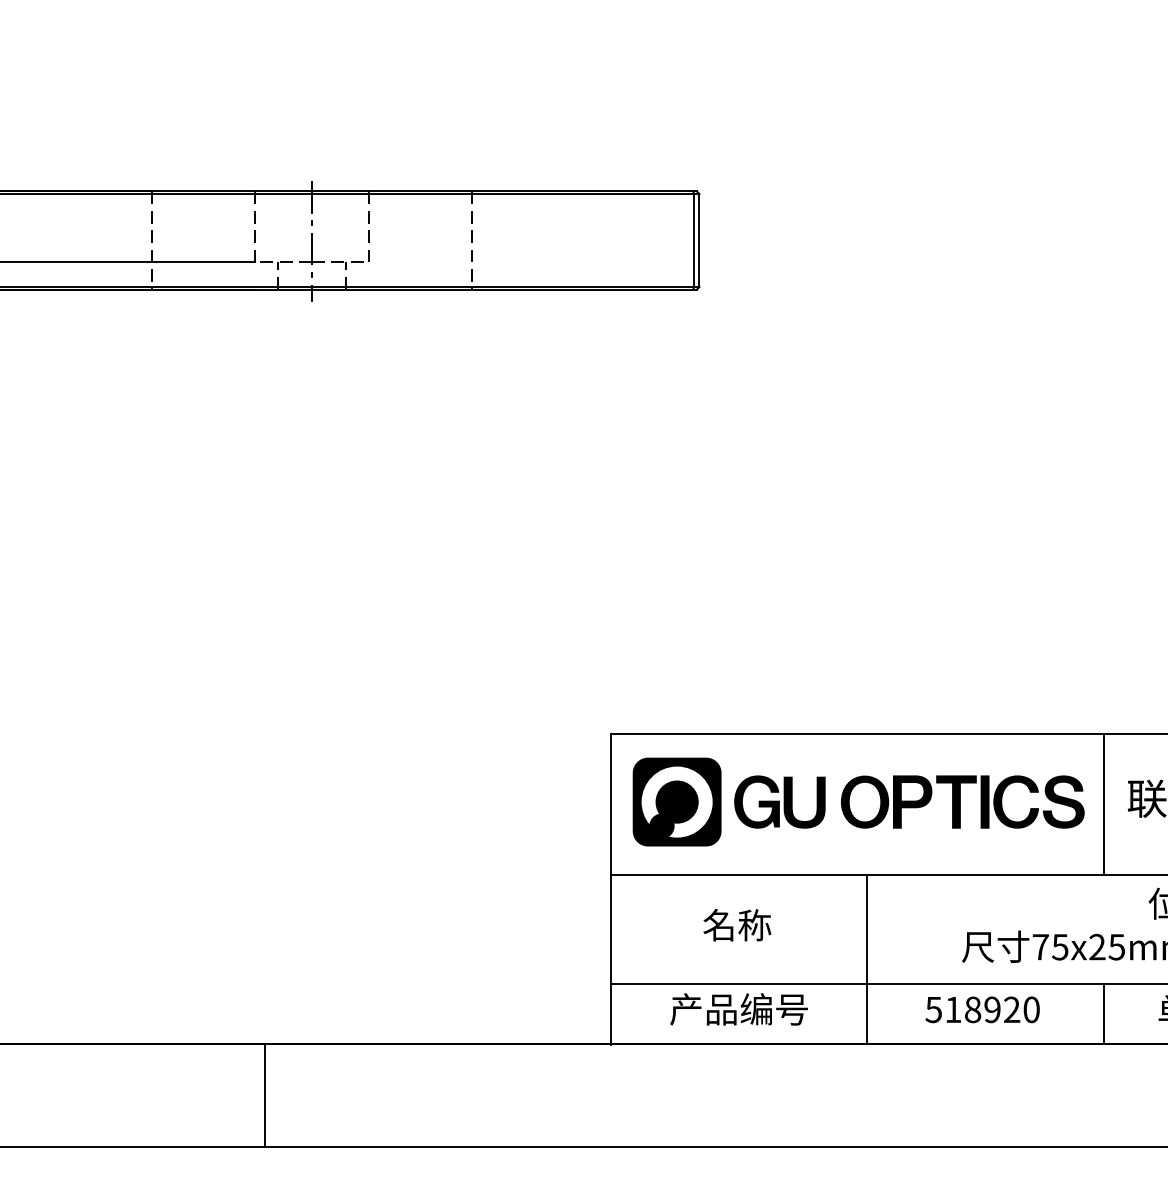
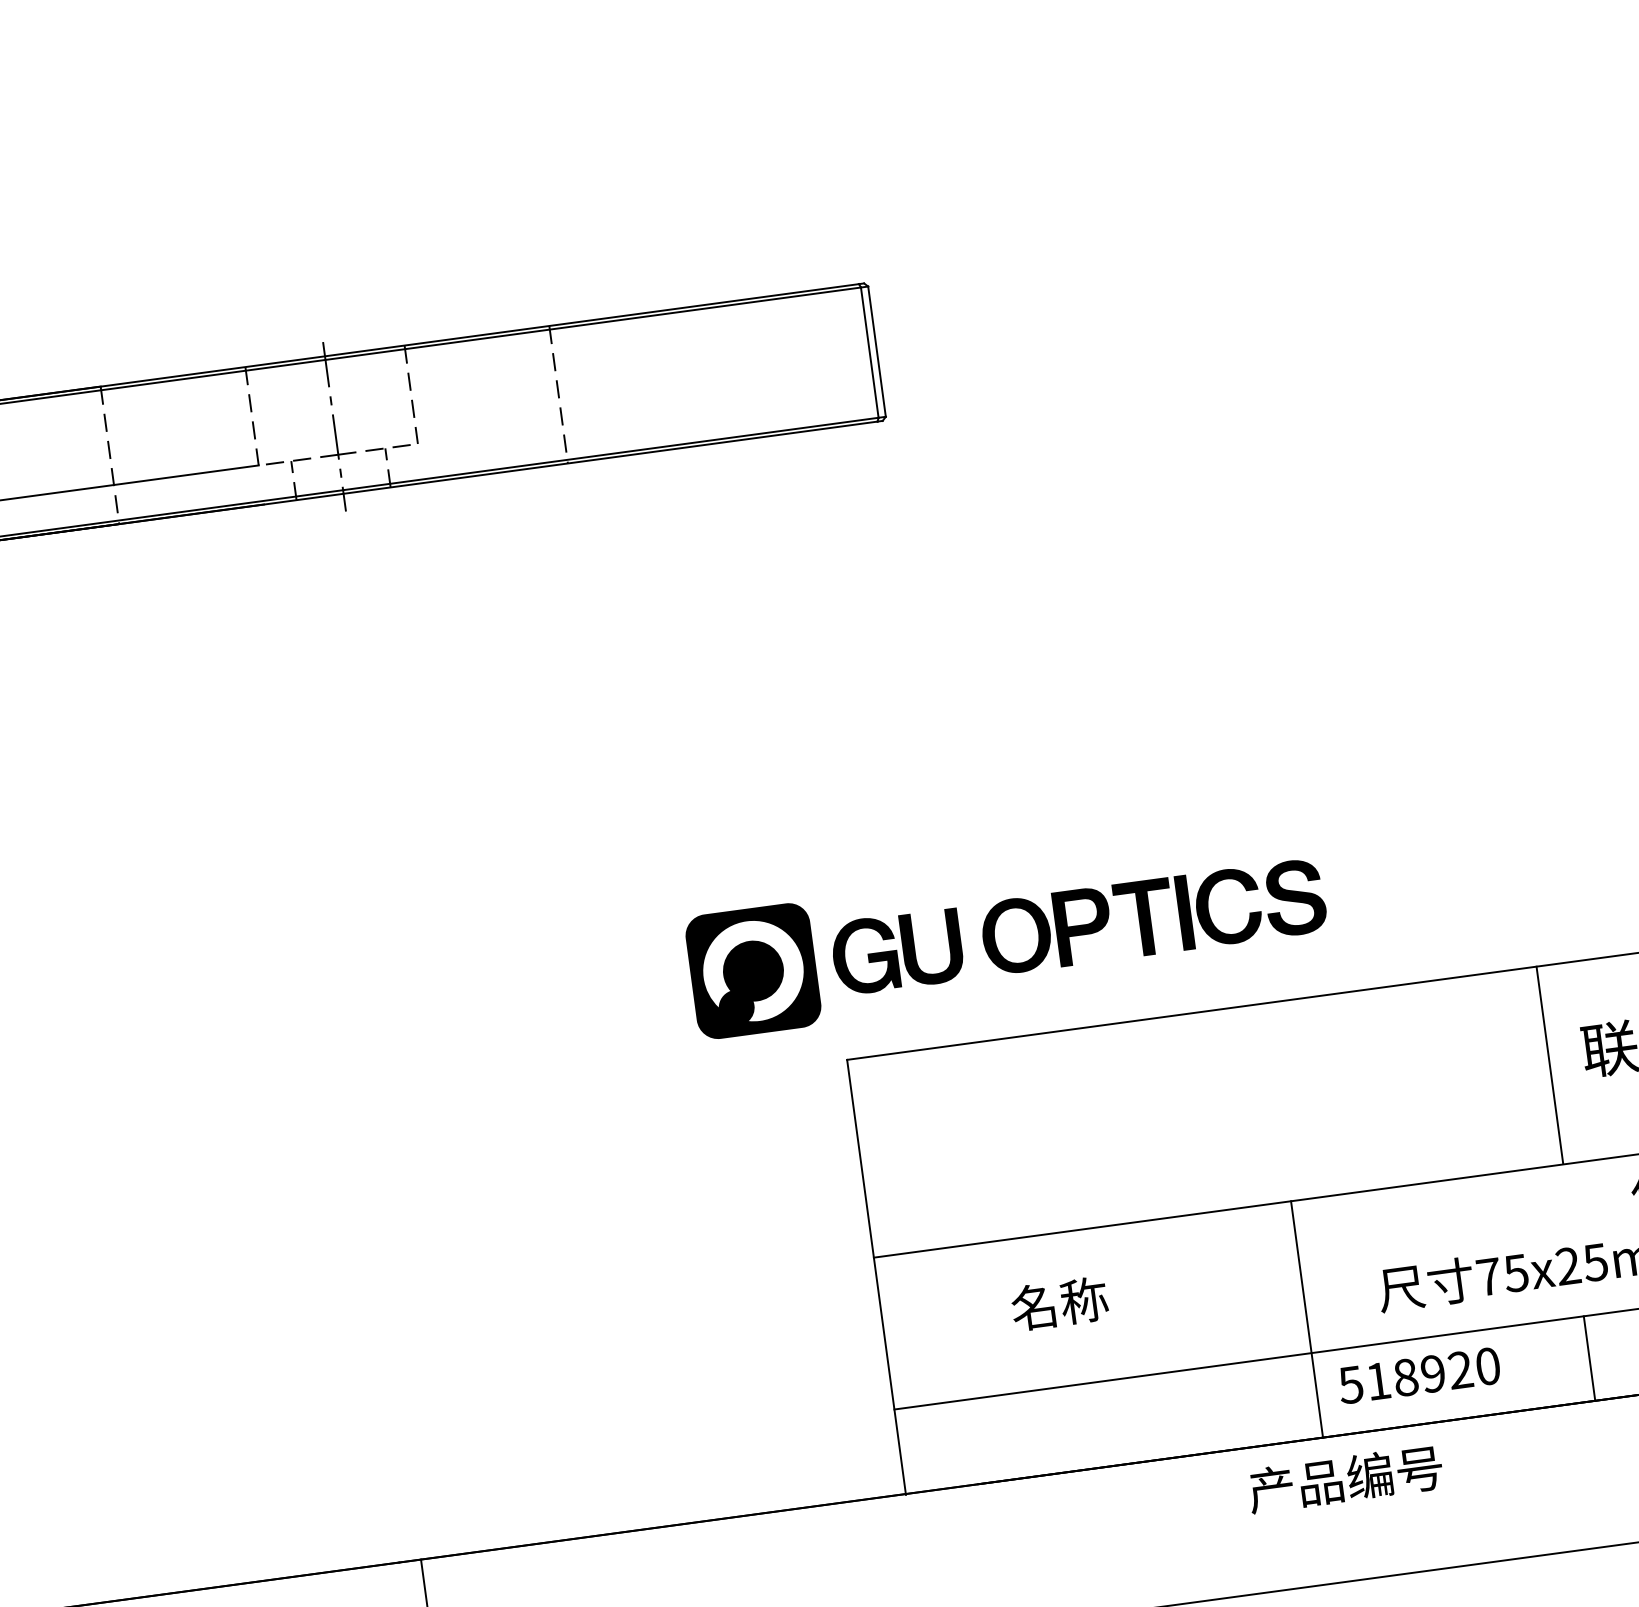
part: (858, 801) -> (1007, 935), moved
line: (867, 959) -> (1307, 1319), moved
text: (738, 1009) -> (1344, 1479), moved

